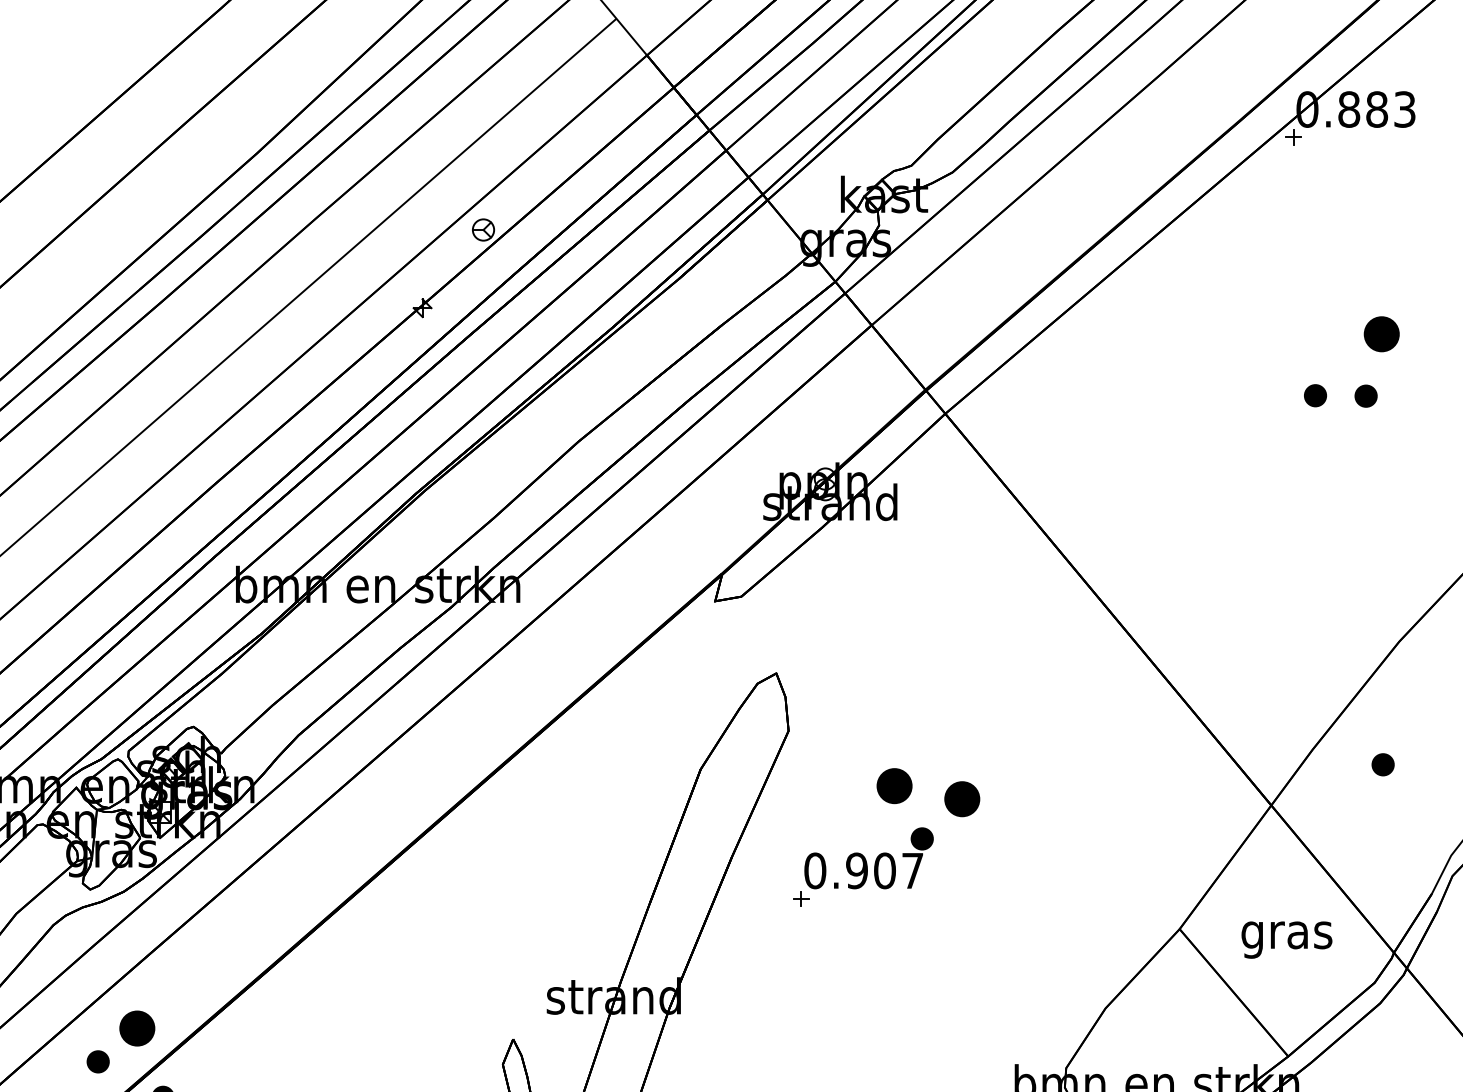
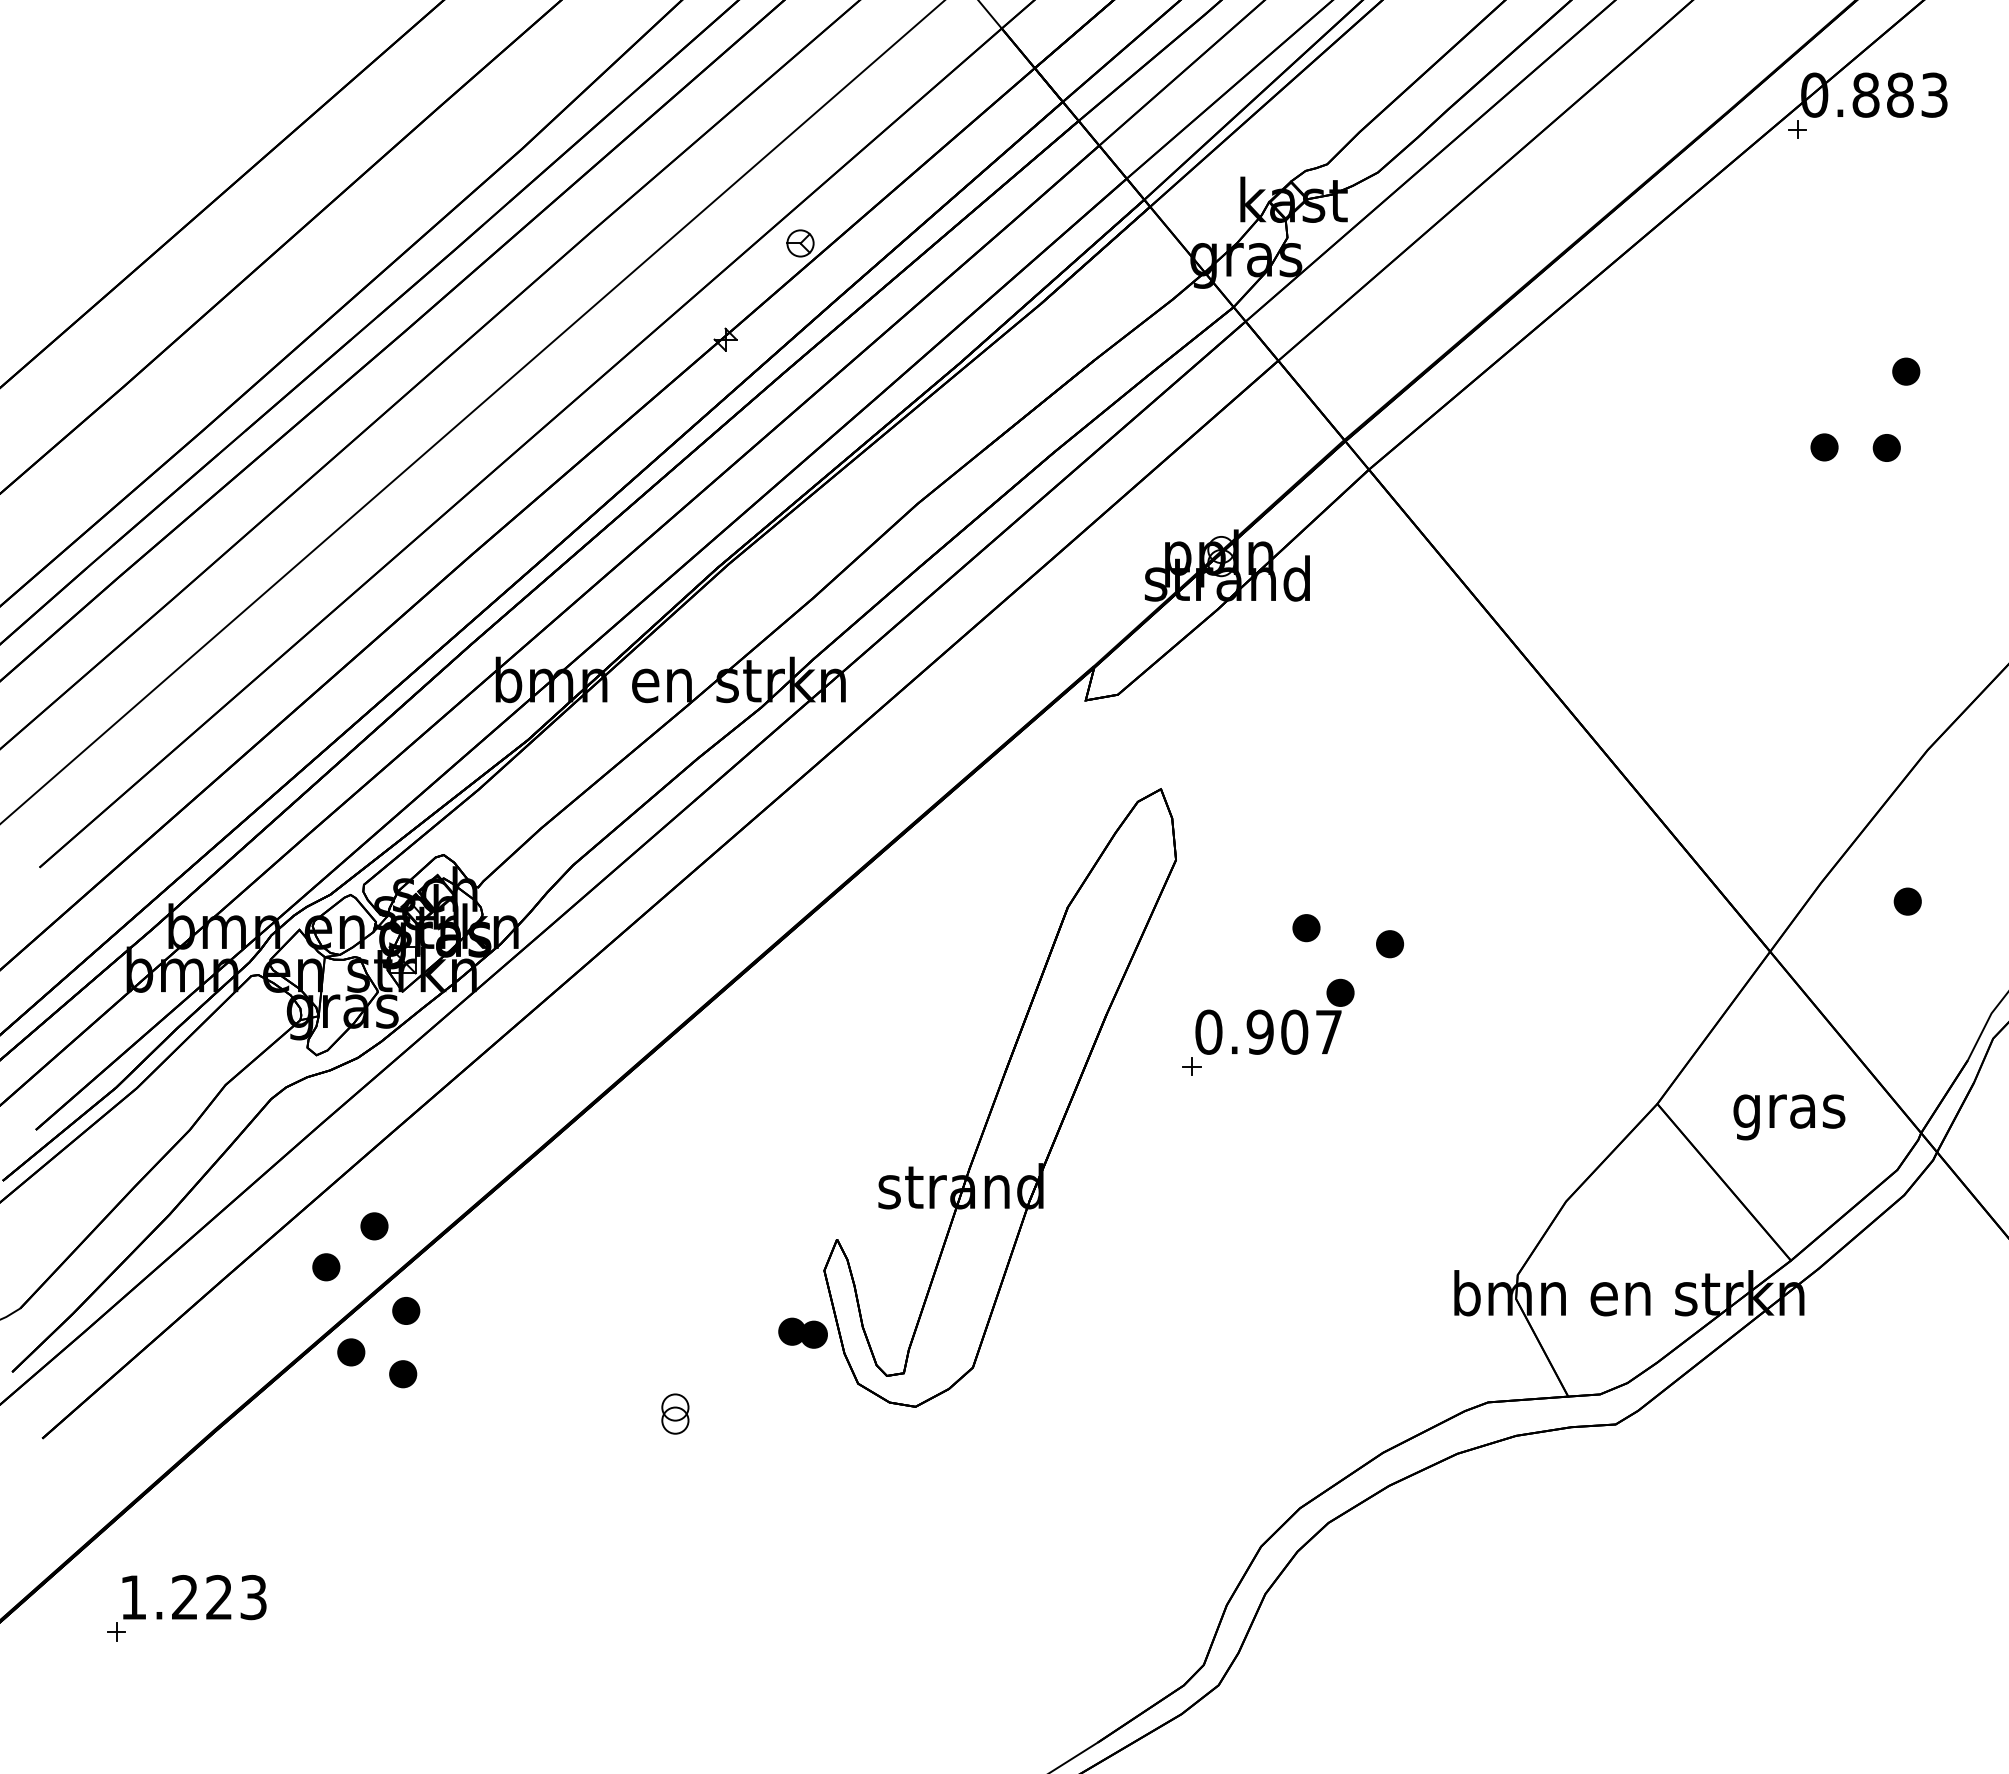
part: (1382, 334) -> (1906, 371), size x0.62
part: (894, 786) -> (1306, 928), size x0.62
part: (962, 799) -> (1390, 944), size x0.62
part: (137, 1028) -> (374, 1226), size x0.62

